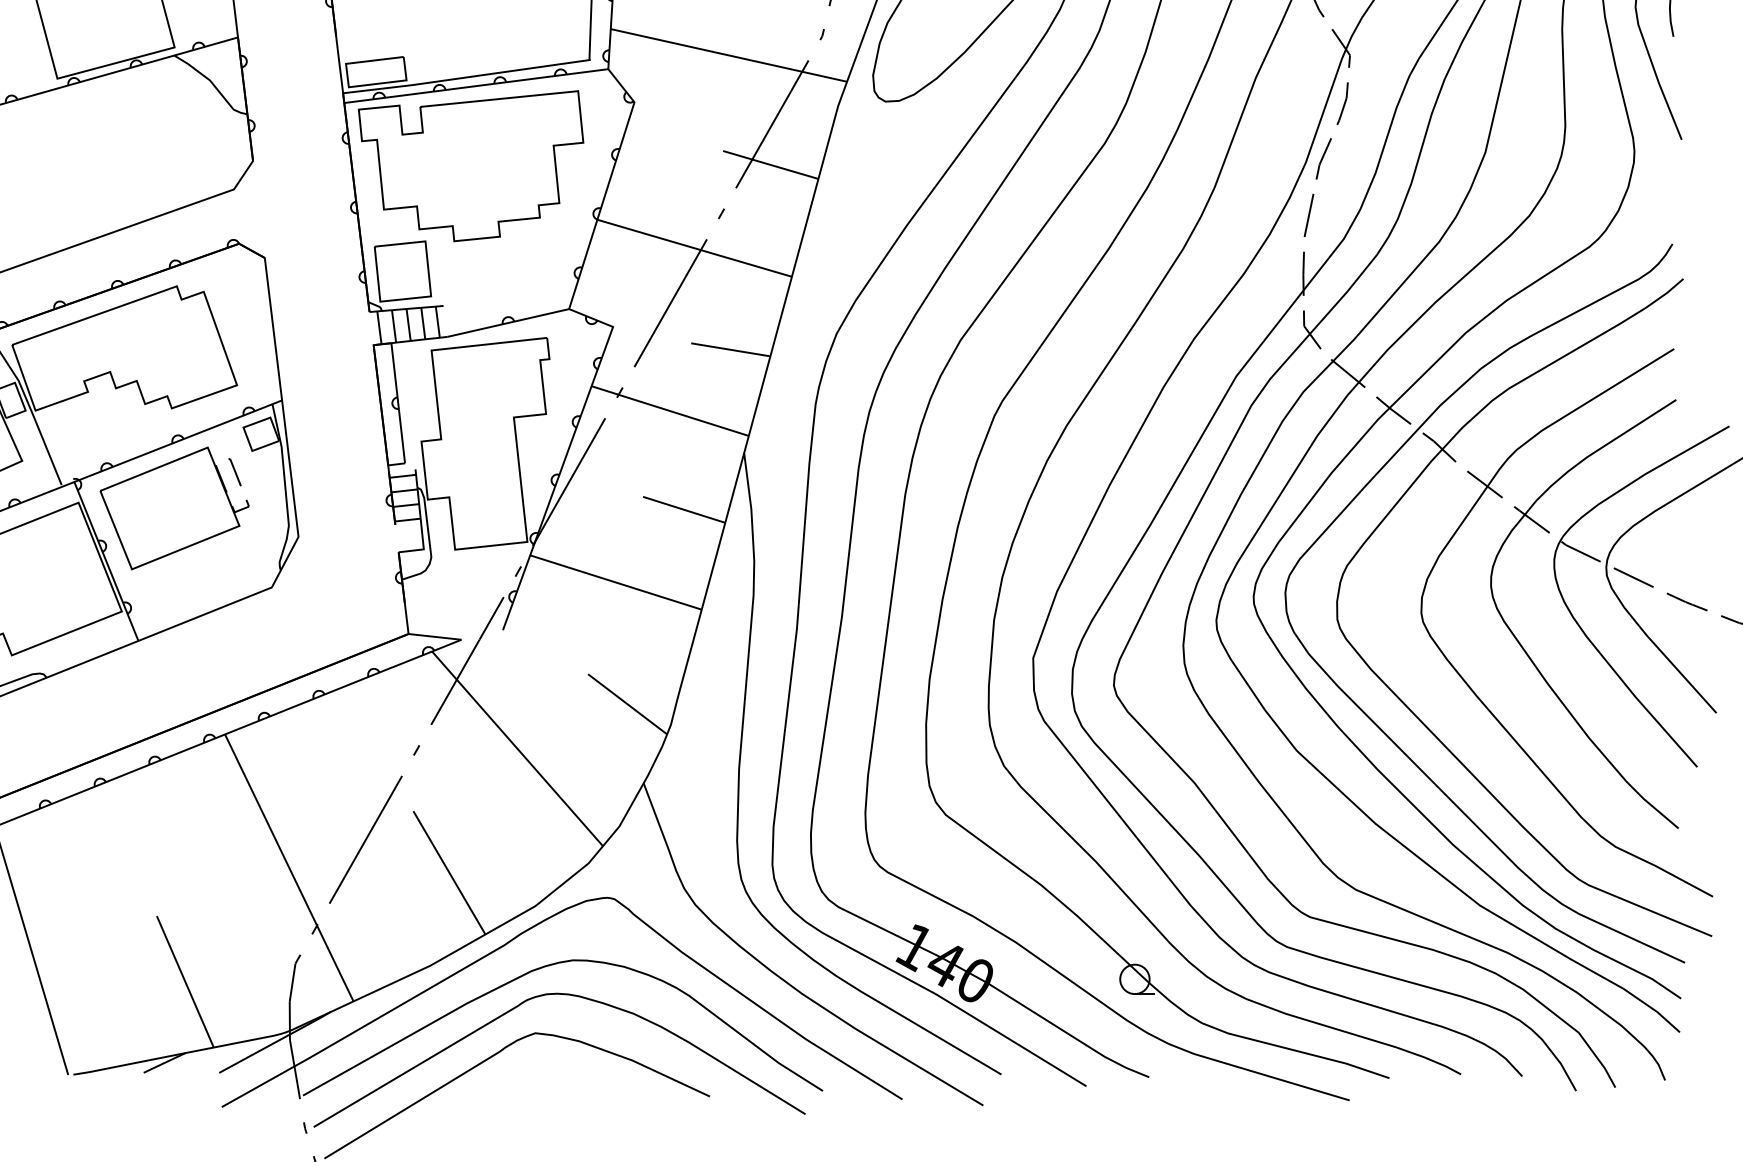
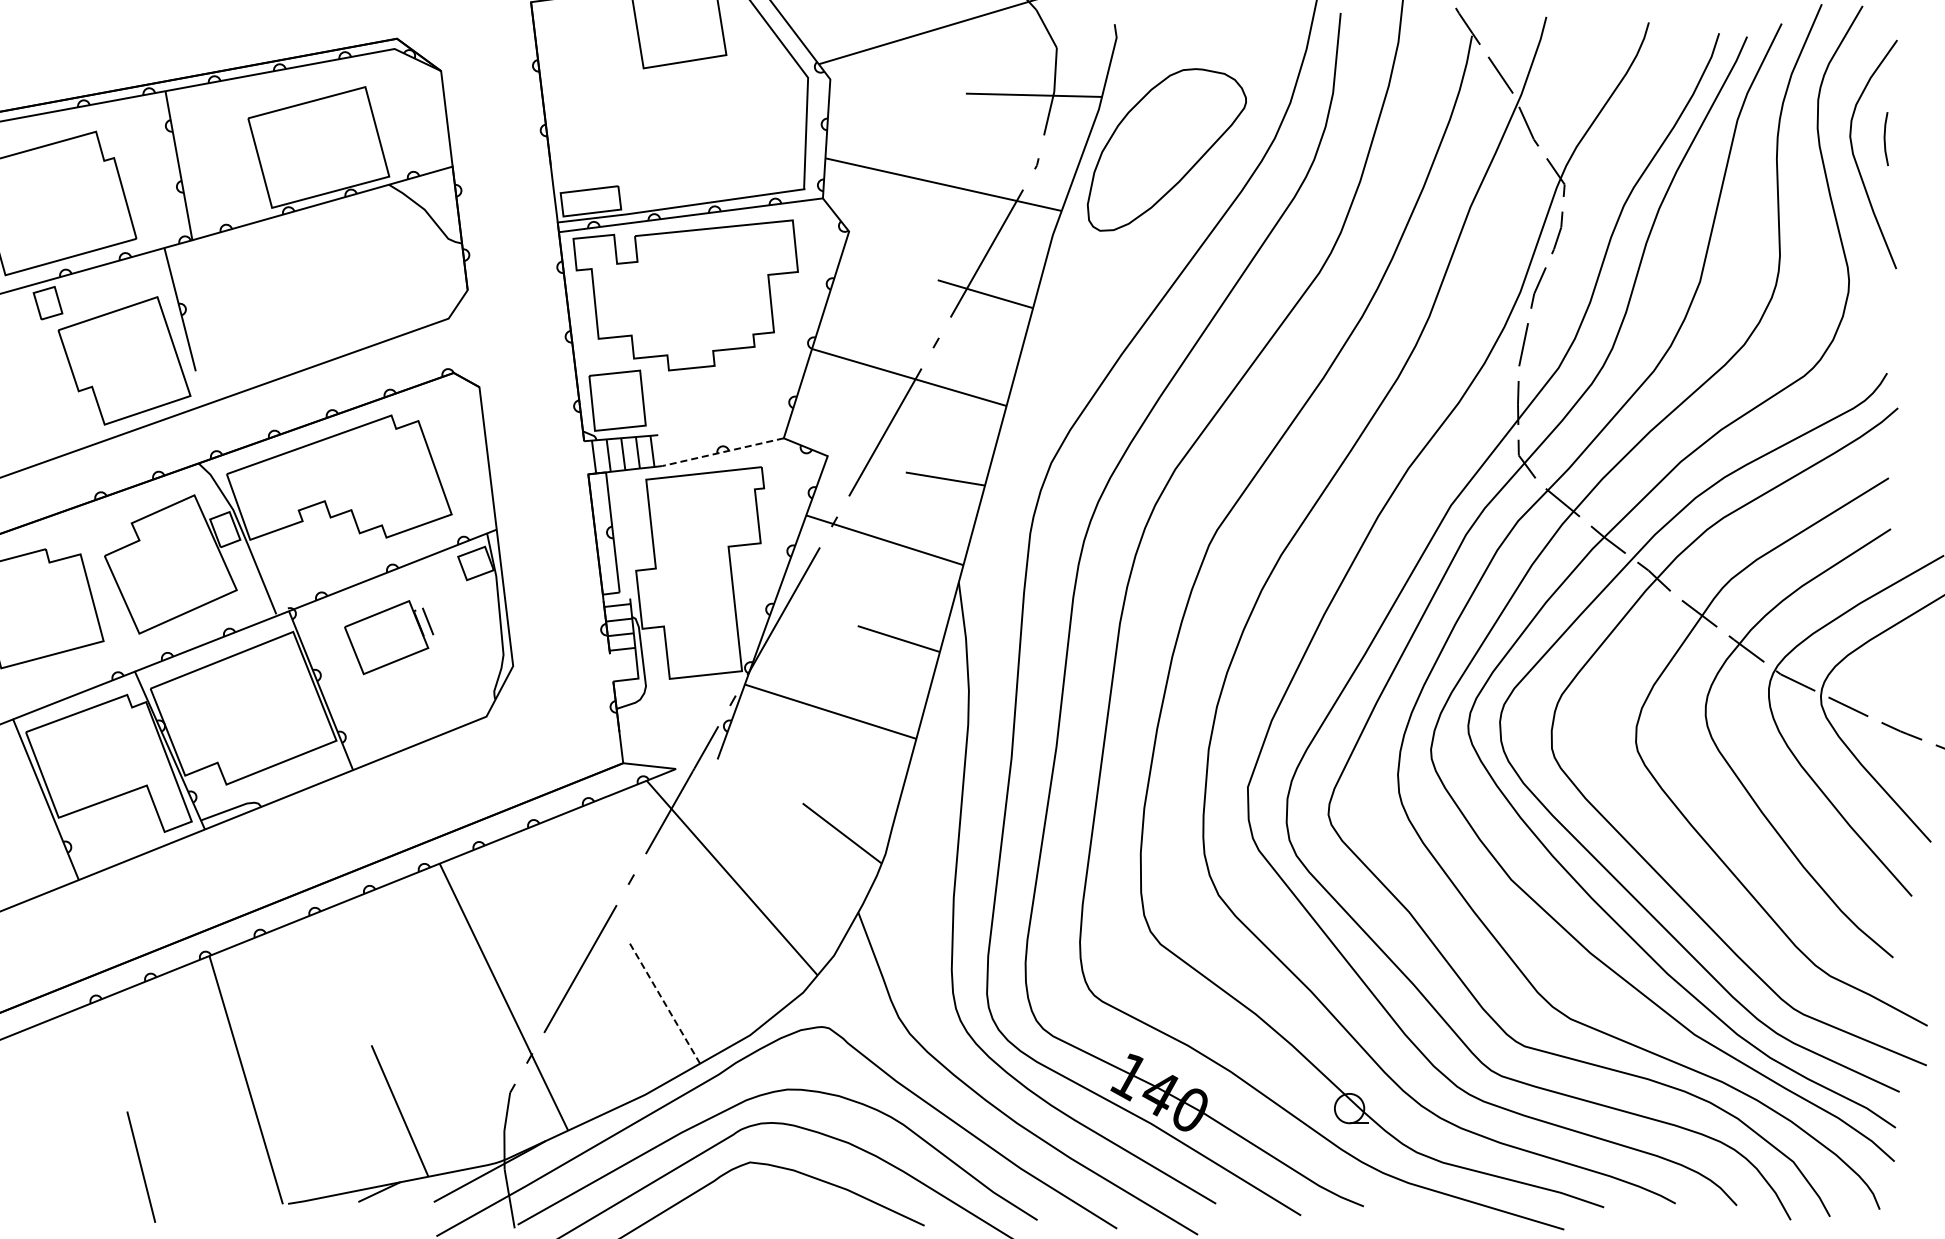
line: (507, 323) -> (722, 452), solid -> dashed
part: (174, 508) -> (389, 637), size x0.6
line: (448, 872) -> (663, 1001), solid -> dashed

